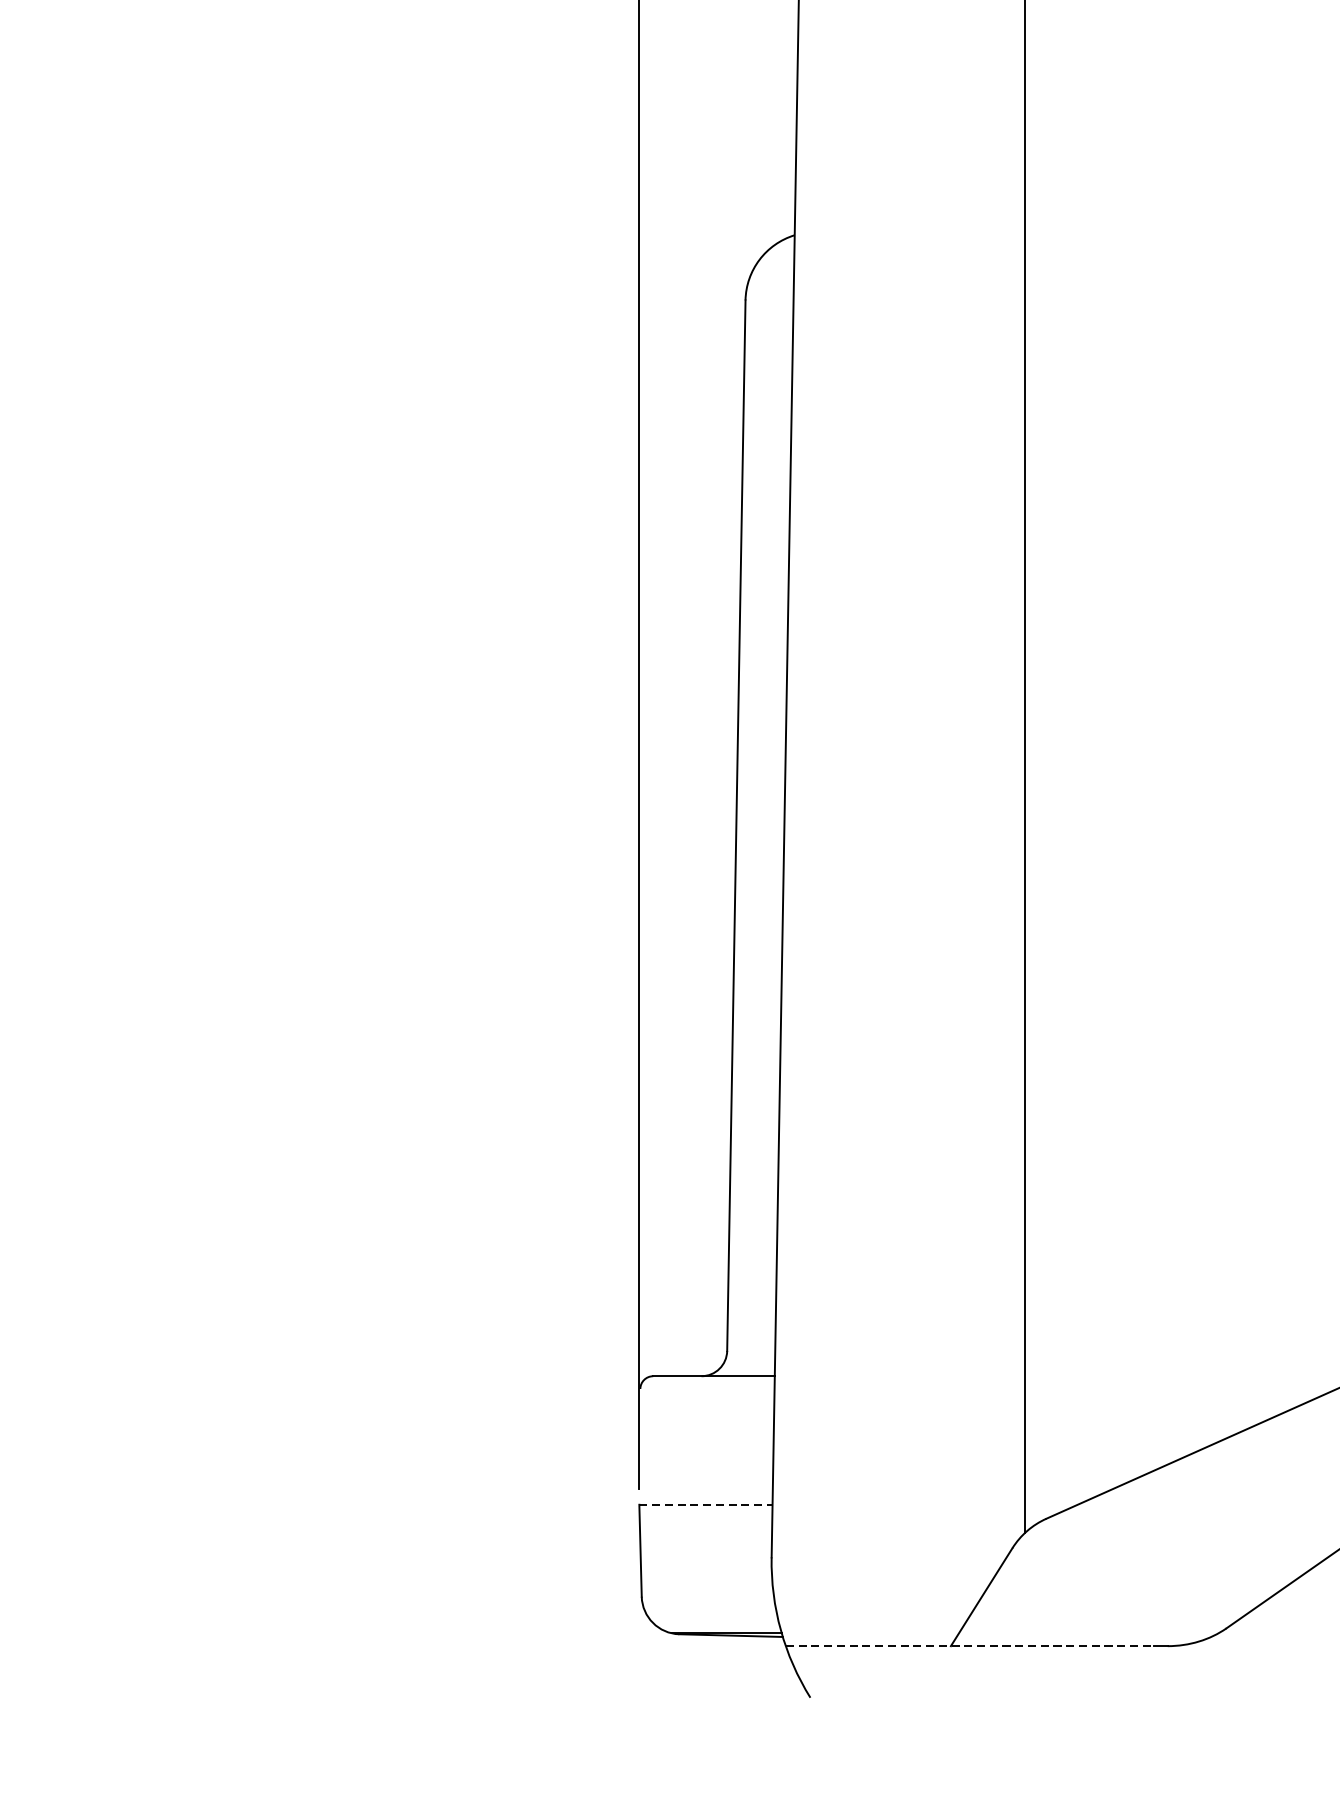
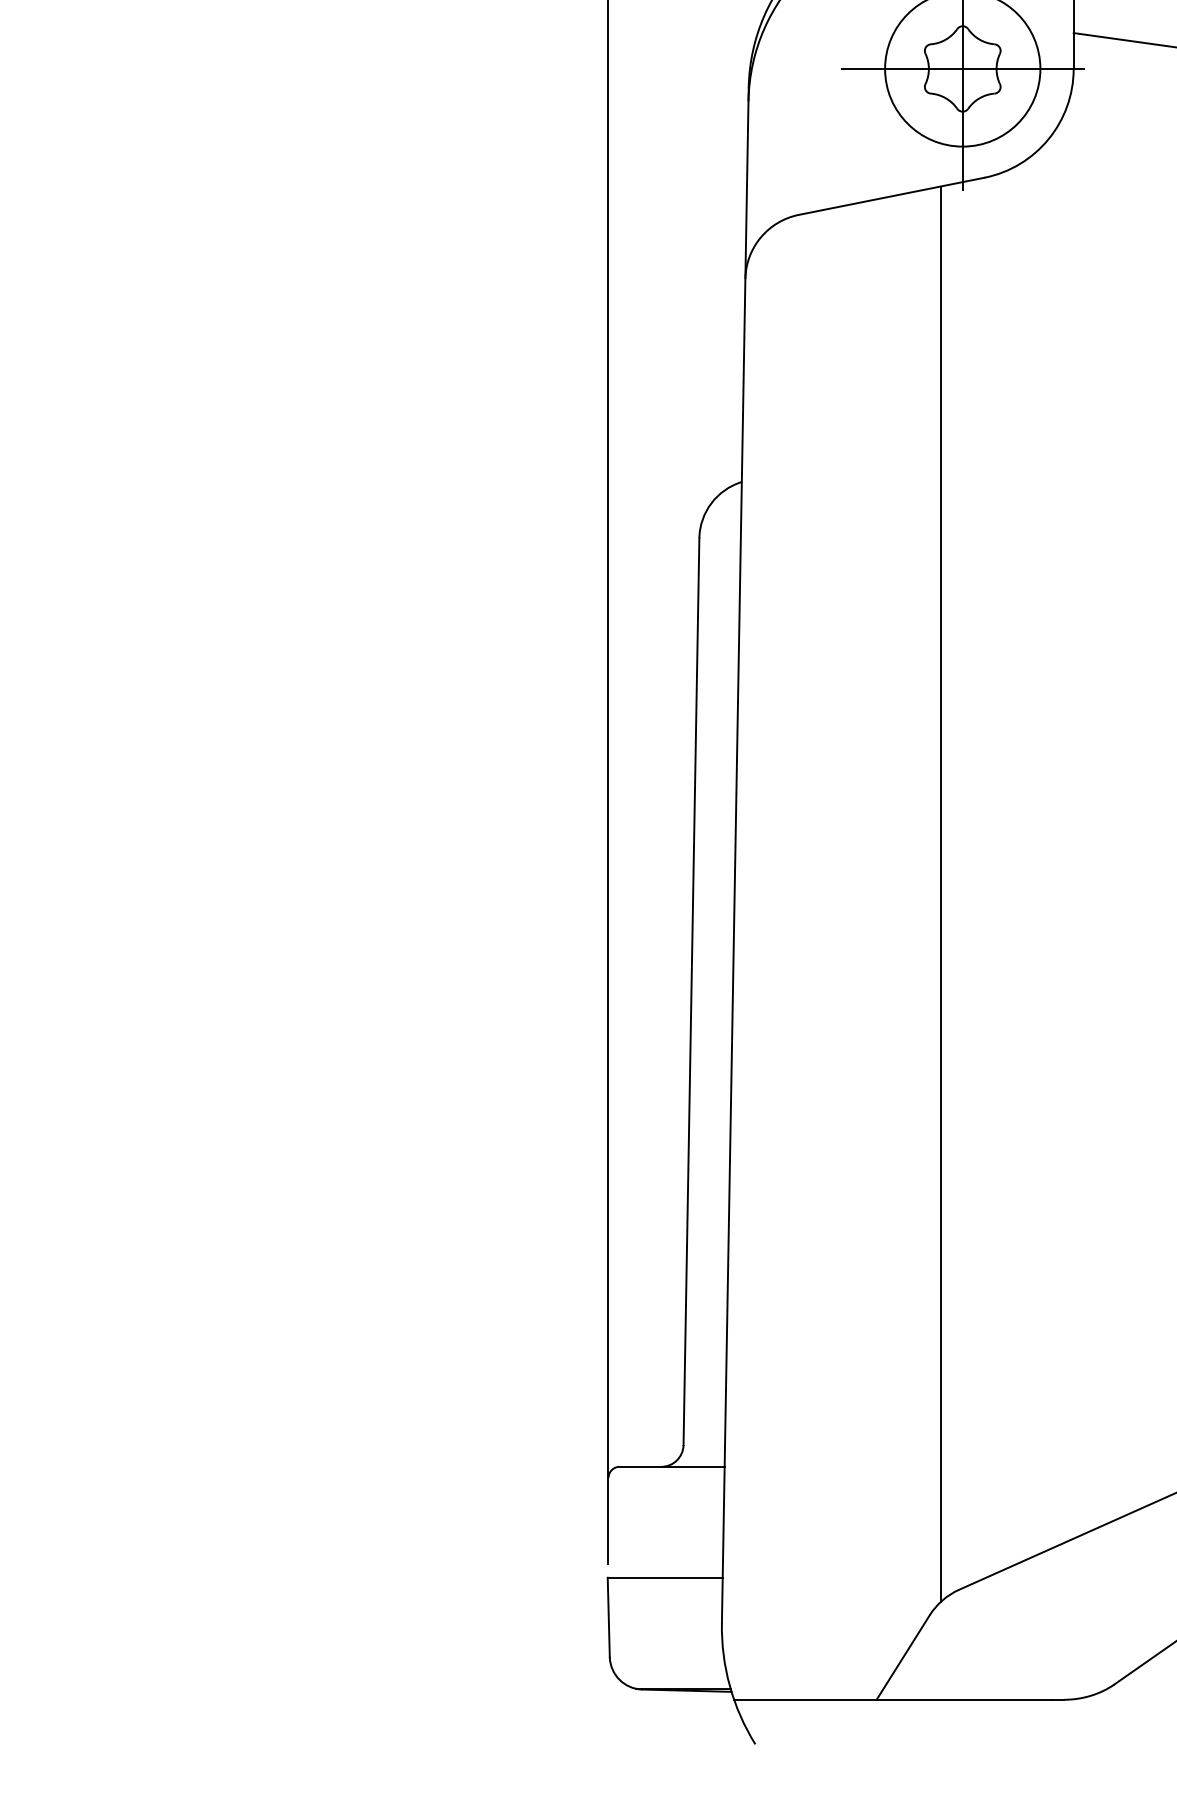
line: (706, 1504) -> (665, 1577), dashed -> solid
line: (970, 1645) -> (893, 1699), dashed -> solid

